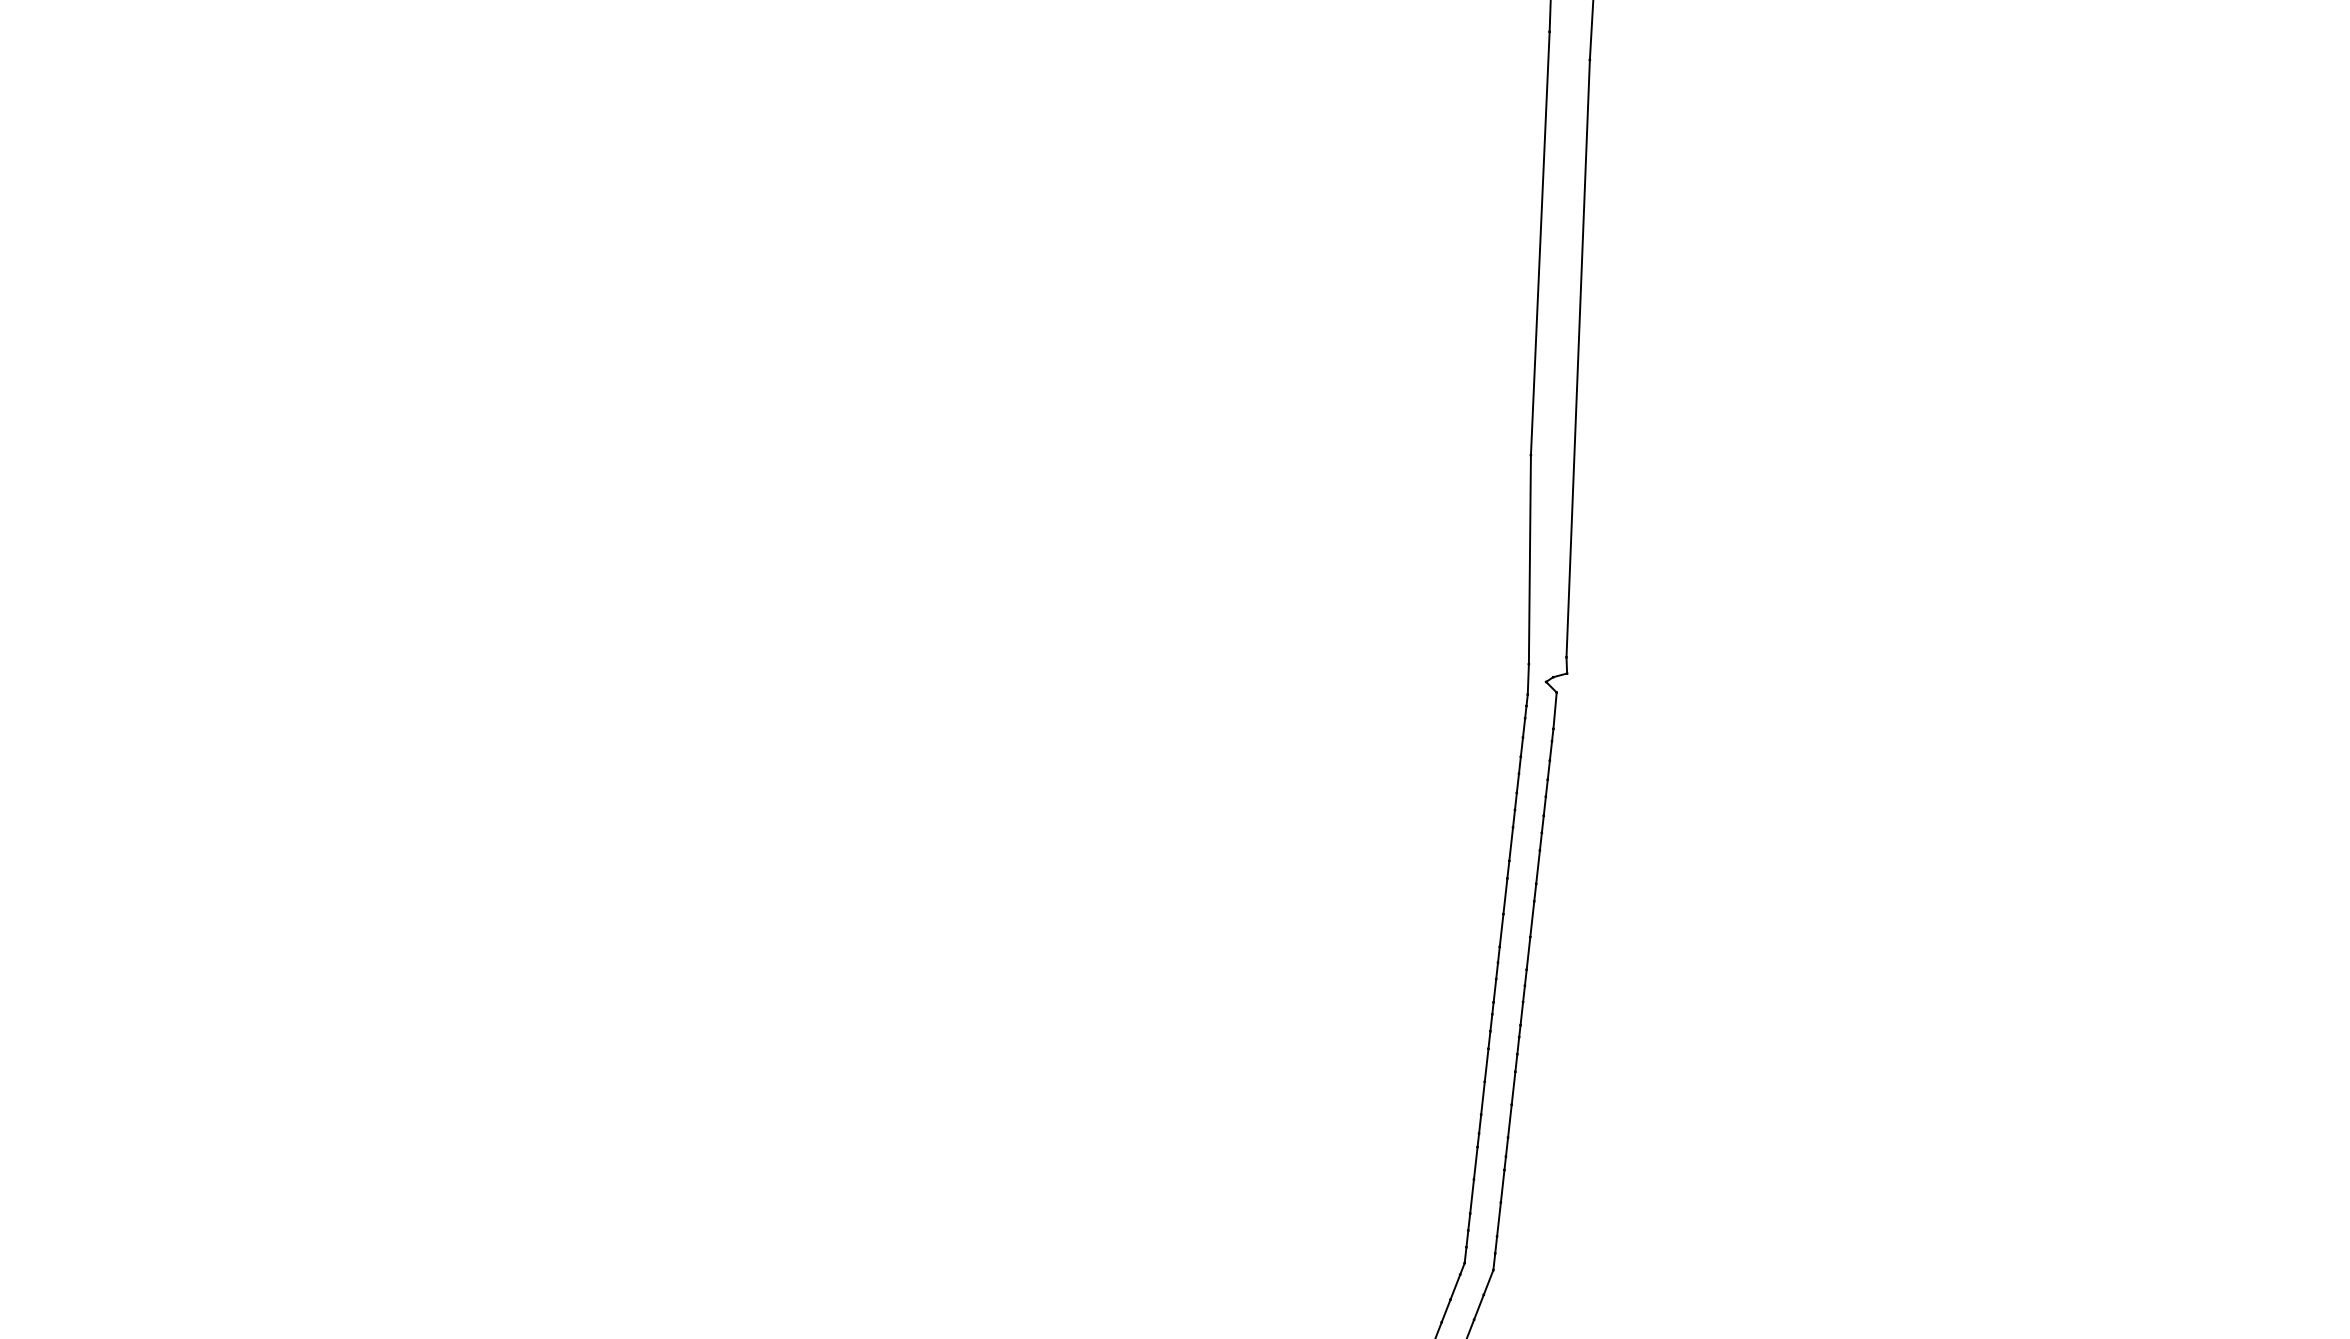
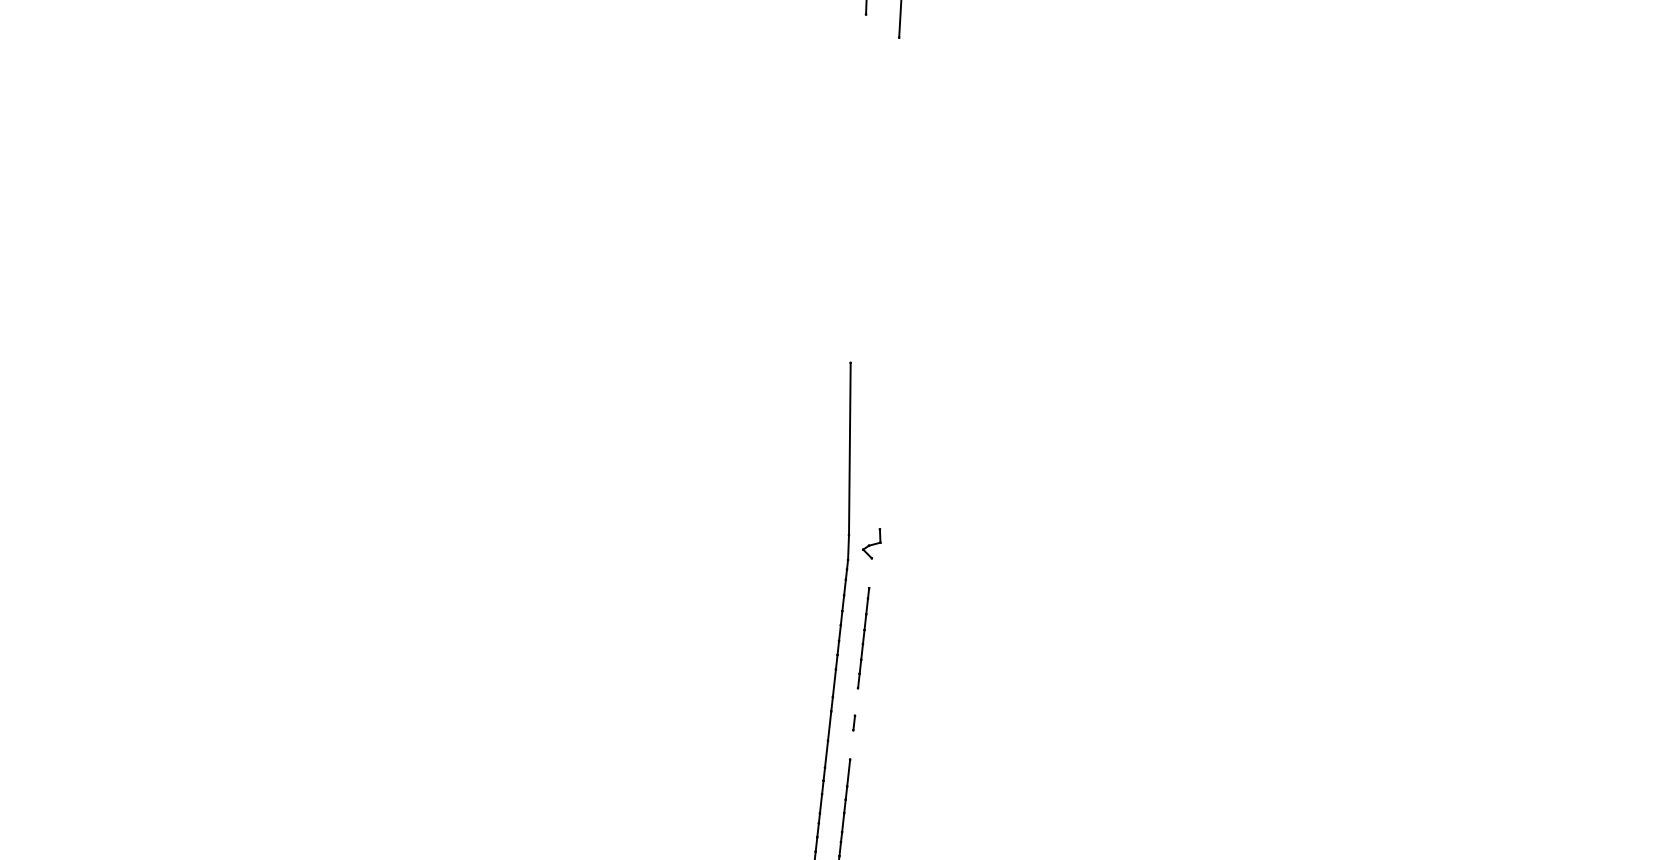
line: (1539, 243) -> (857, 188), removed
line: (1577, 358) -> (889, 283), removed
line: (1554, 710) -> (870, 573), removed
line: (1537, 866) -> (856, 701), removed
line: (1532, 919) -> (851, 745), removed

